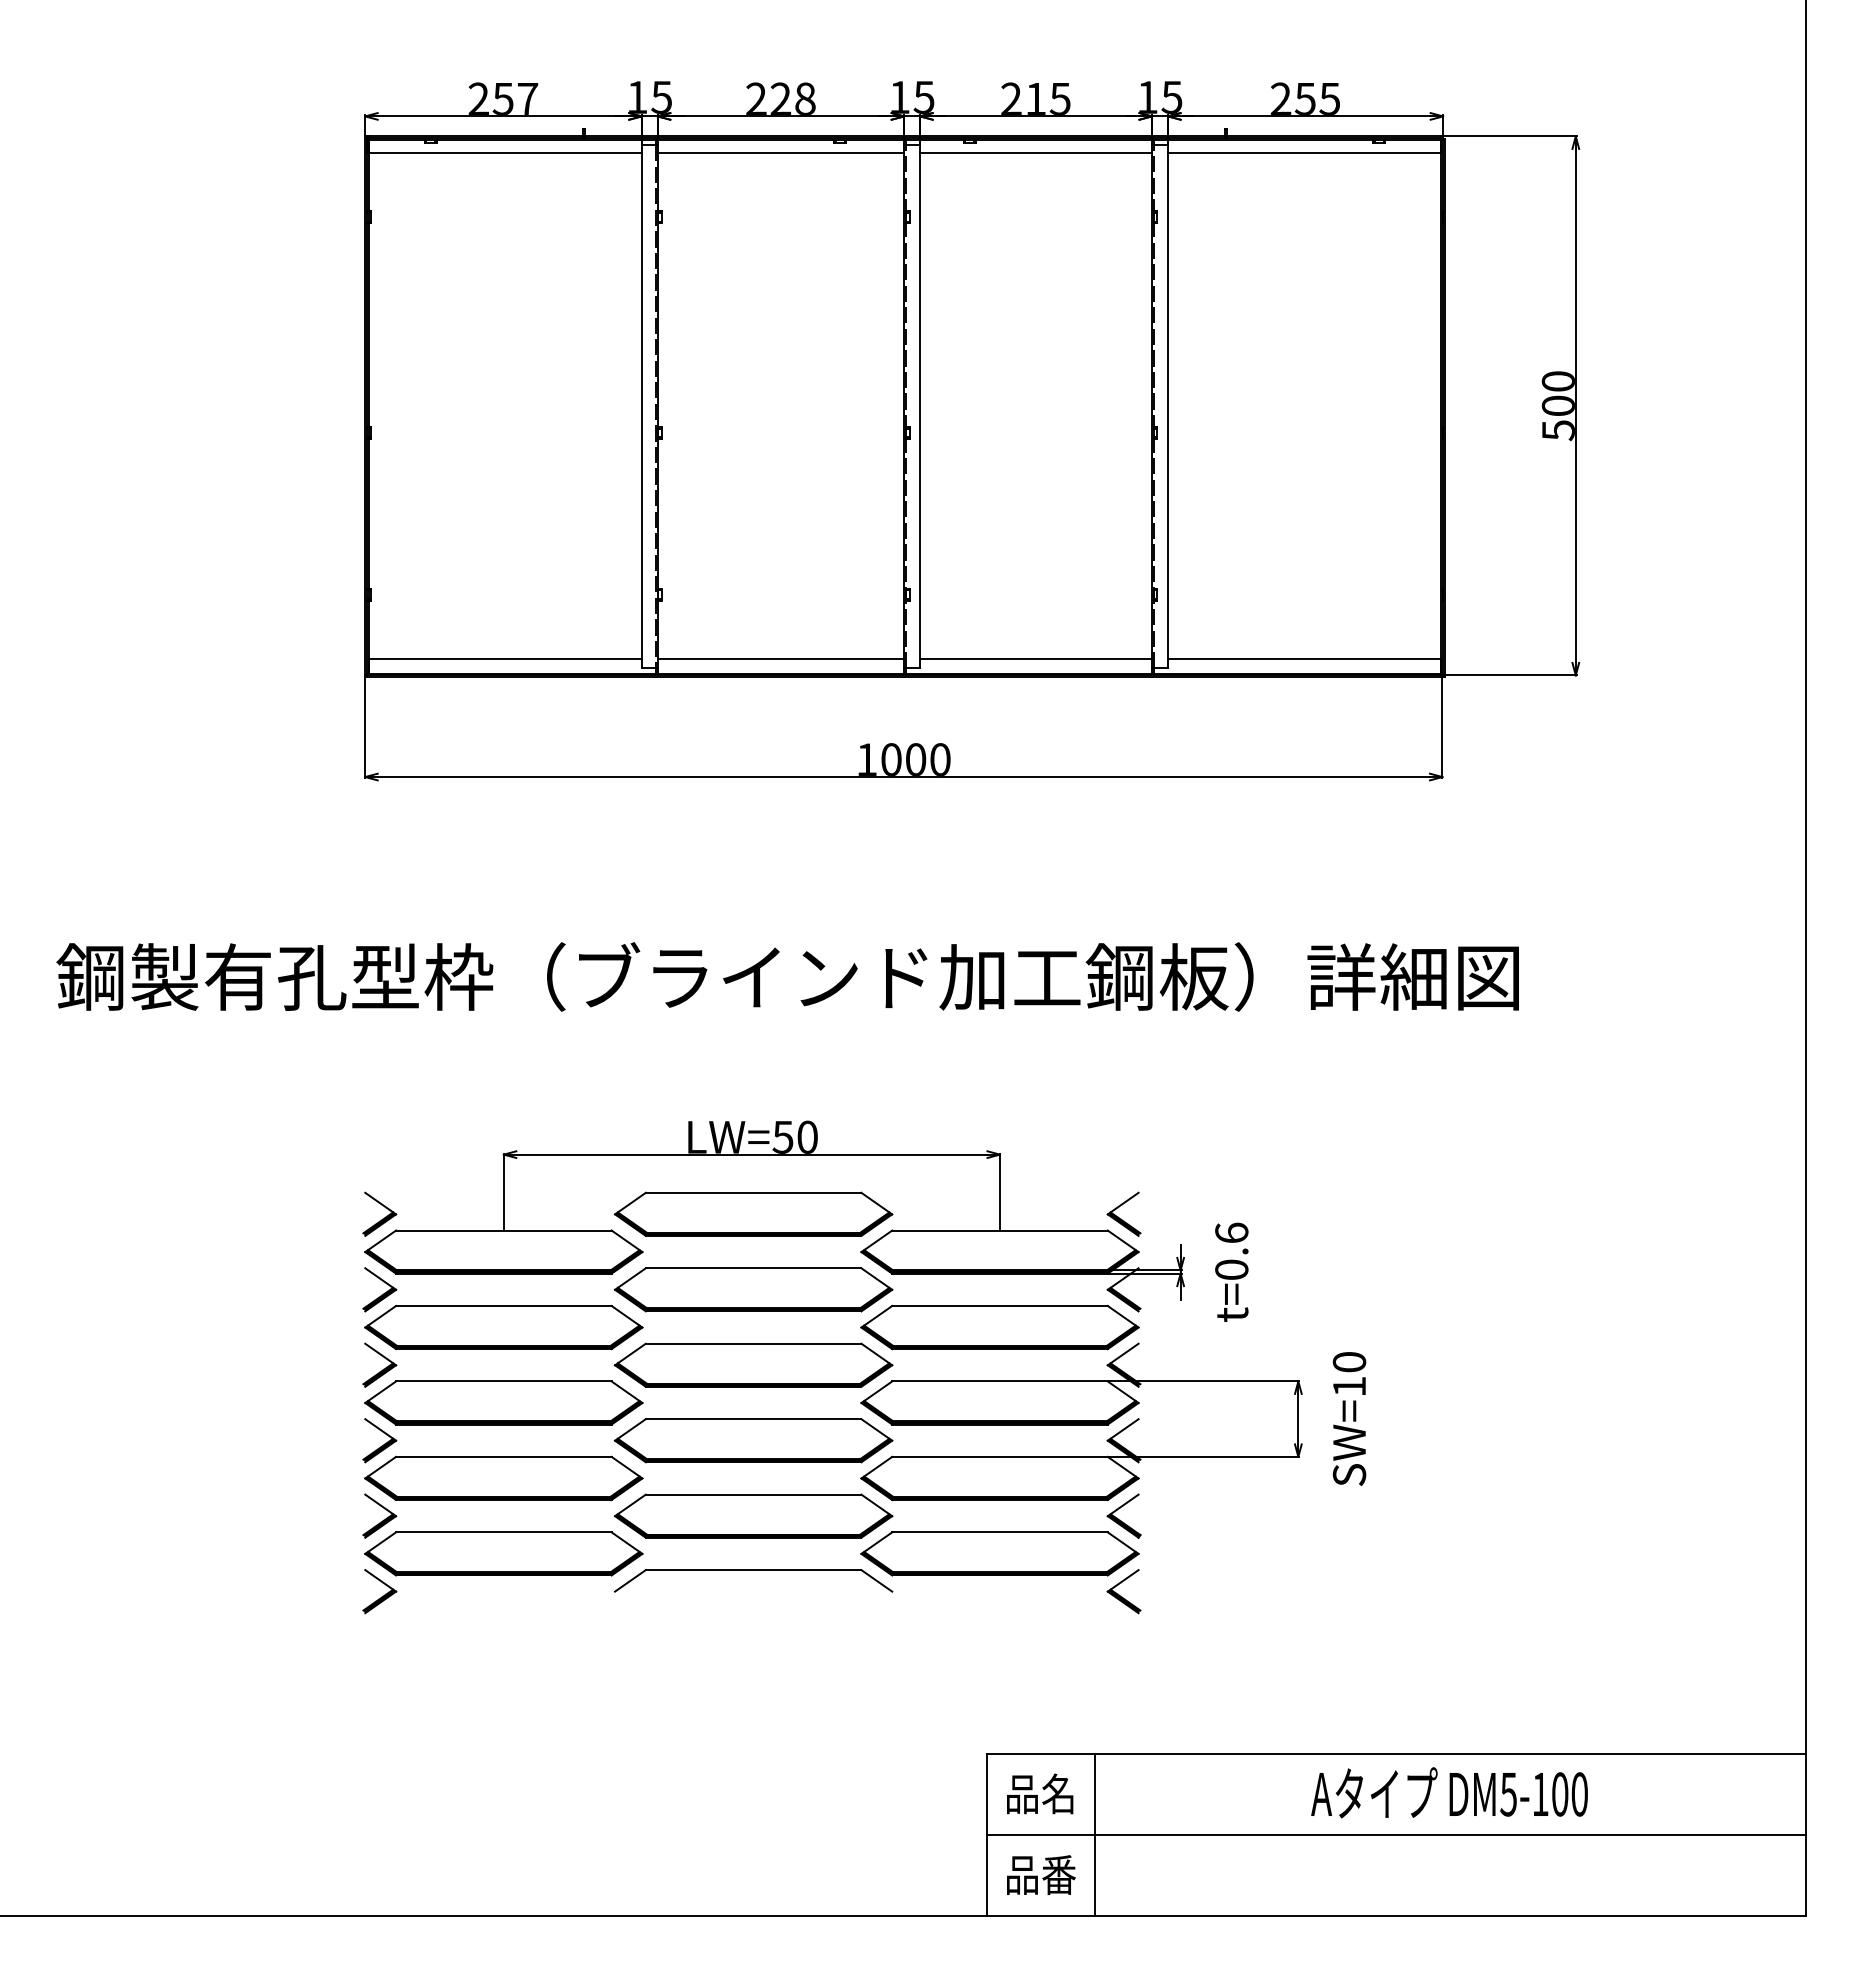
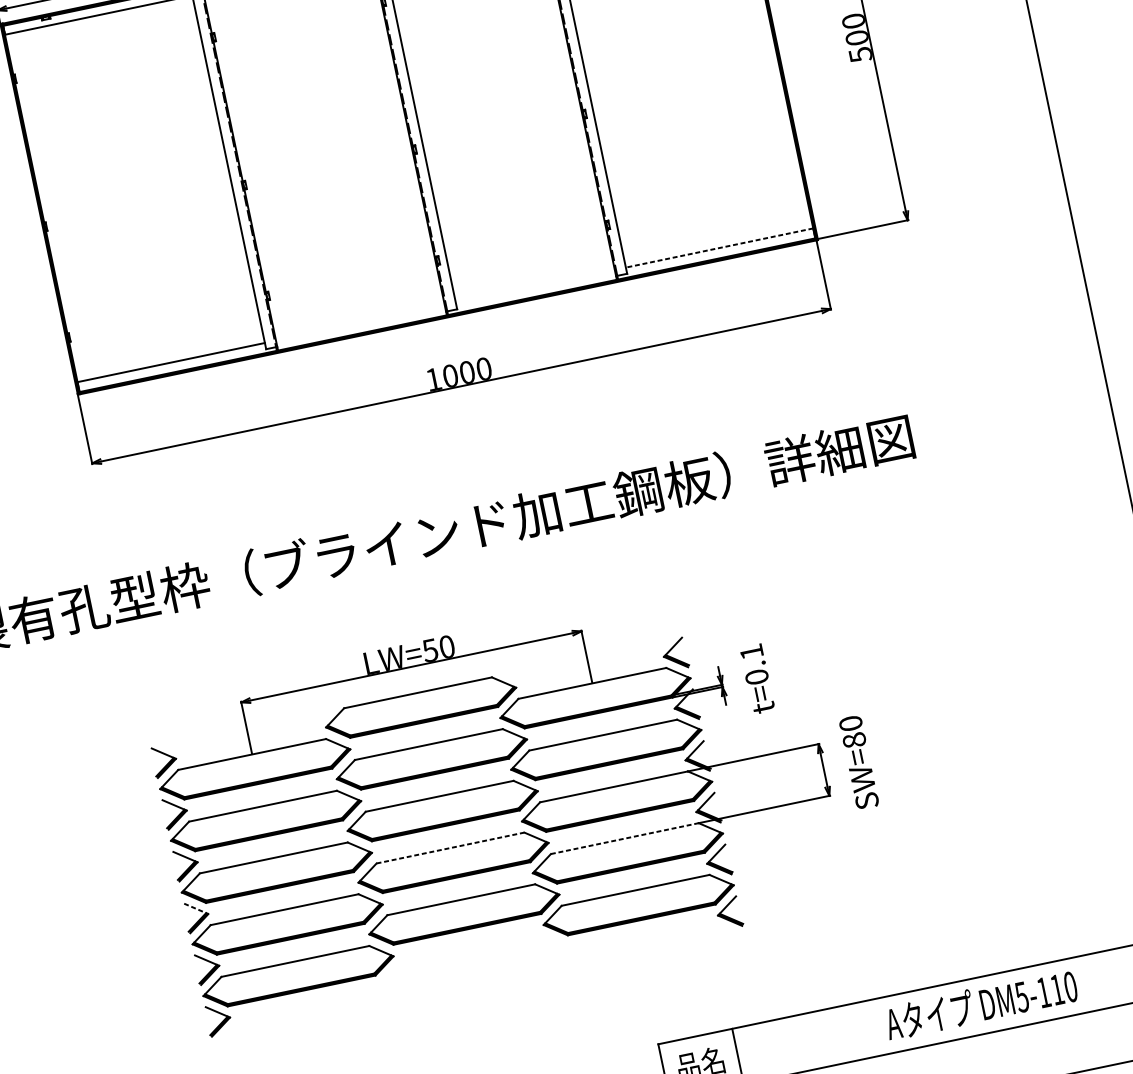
line: (780, 659) -> (360, 323), removed
line: (1036, 659) -> (535, 286), removed
line: (1304, 659) -> (719, 248), solid -> dashed
text: (1231, 1232) -> (751, 651), t=0.6 -> t=0.1
text: (1349, 1386) -> (854, 740), SW=10 -> SW=80
line: (753, 1419) -> (450, 848), solid -> dashed
line: (380, 1429) -> (196, 908), solid -> dashed
line: (1000, 1456) -> (625, 838), solid -> dashed
part: (753, 1570) -> (472, 951), removed
text: (1560, 1794) -> (1057, 989), DM5-100 -> DM5-110

